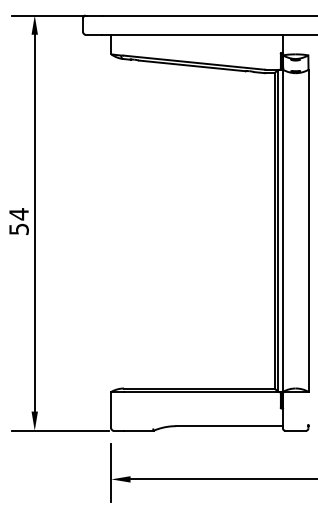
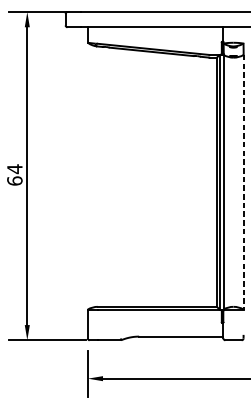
text: (18, 229) -> (14, 181), 54 -> 64
line: (308, 231) -> (243, 182), solid -> dashed

